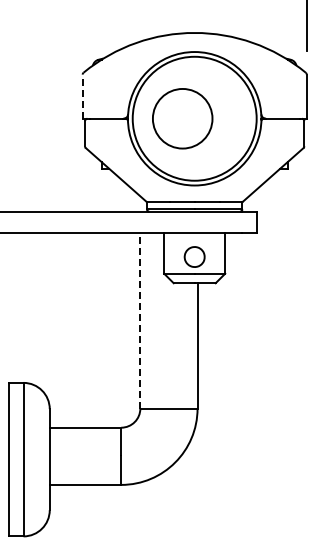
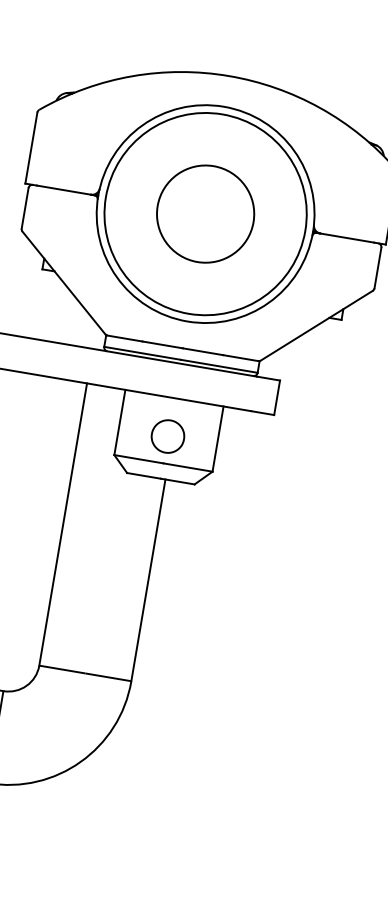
line: (82, 96) -> (31, 147), dashed -> solid
circle: (182, 118) -> (205, 213), moved
line: (140, 320) -> (63, 523), dashed -> solid

